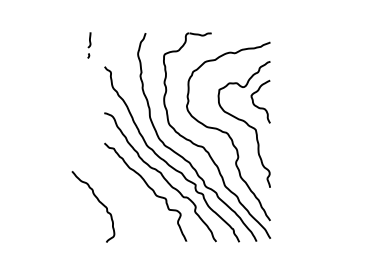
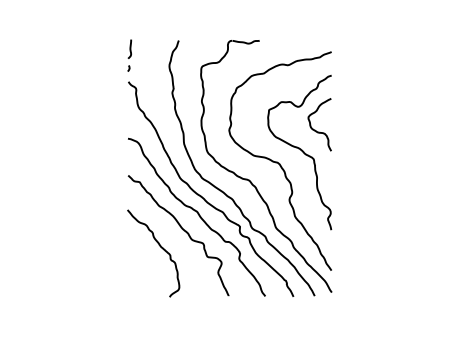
part: (89, 45) -> (129, 55), moved
curve: (98, 201) -> (159, 246), moved

